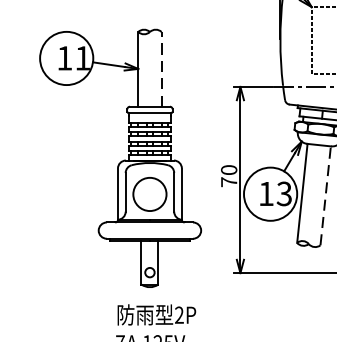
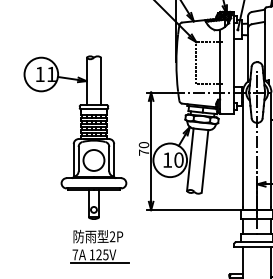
line: (161, 69) -> (101, 81), dashed -> solid
text: (283, 192) -> (178, 159), 13 -> 10
line: (326, 194) -> (205, 160), dashed -> solid

